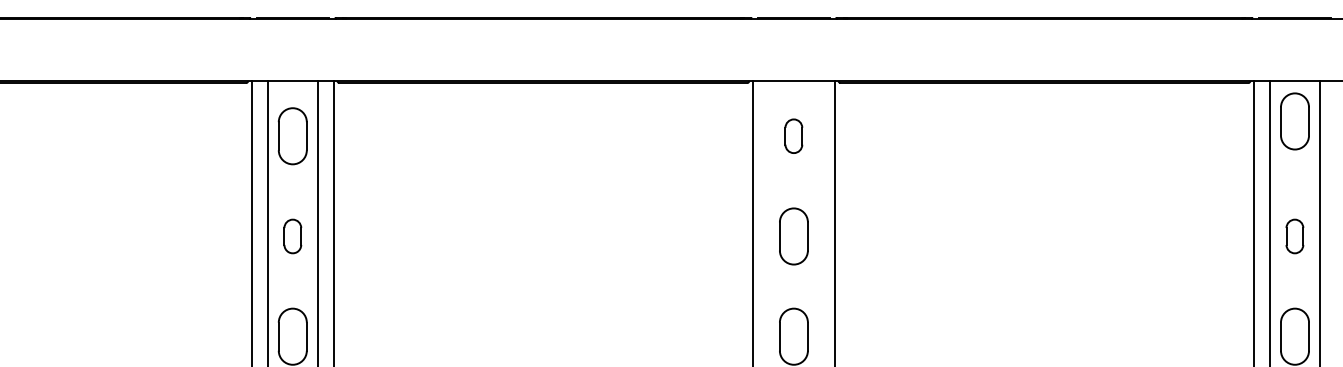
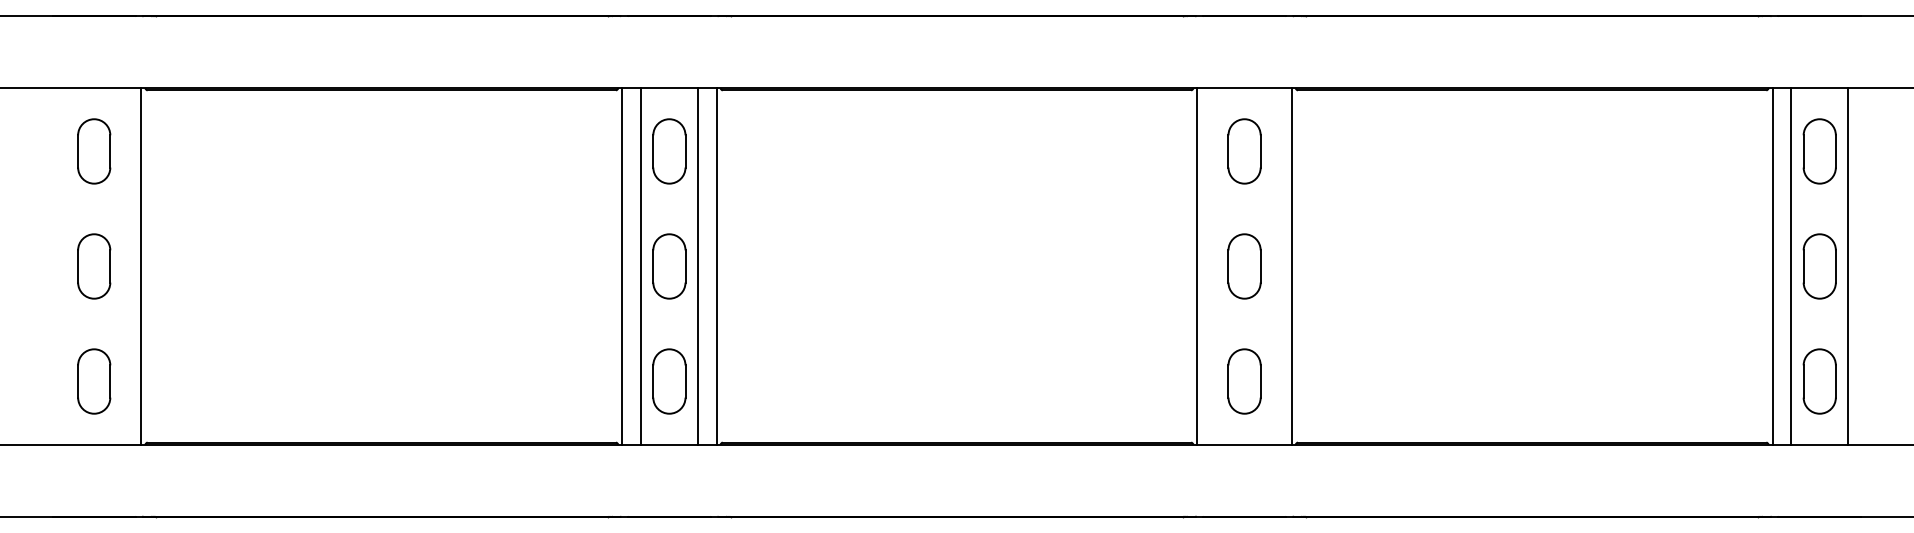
part: (1294, 121) -> (1819, 151), moved
part: (793, 136) -> (1244, 151), size x1.67
part: (292, 236) -> (669, 266), size x1.67
part: (1294, 236) -> (1819, 266), size x1.67

